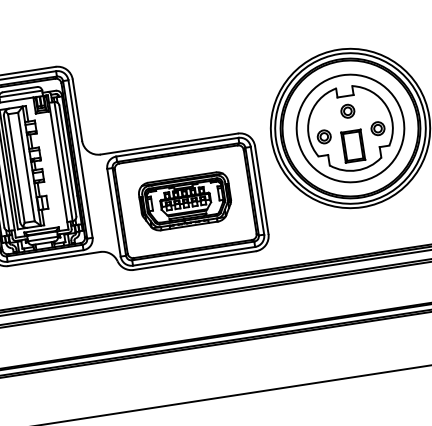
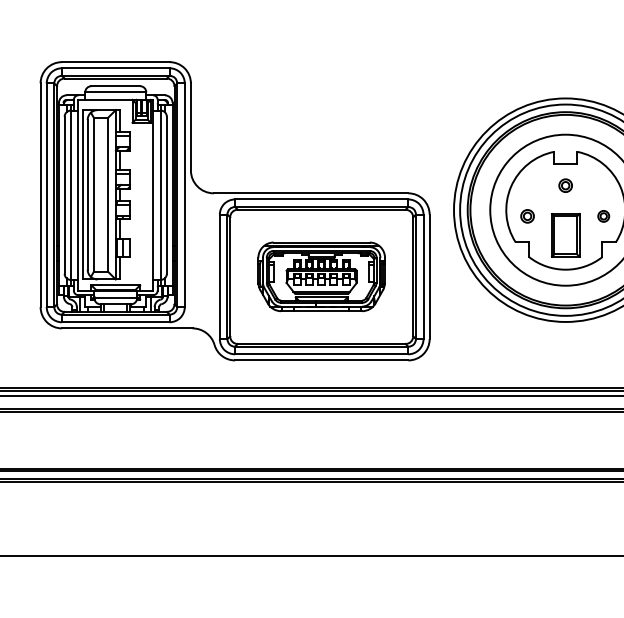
part: (347, 111) -> (565, 185), size x0.7
part: (377, 128) -> (603, 216), size x0.6
part: (324, 137) -> (527, 216), size x0.7

